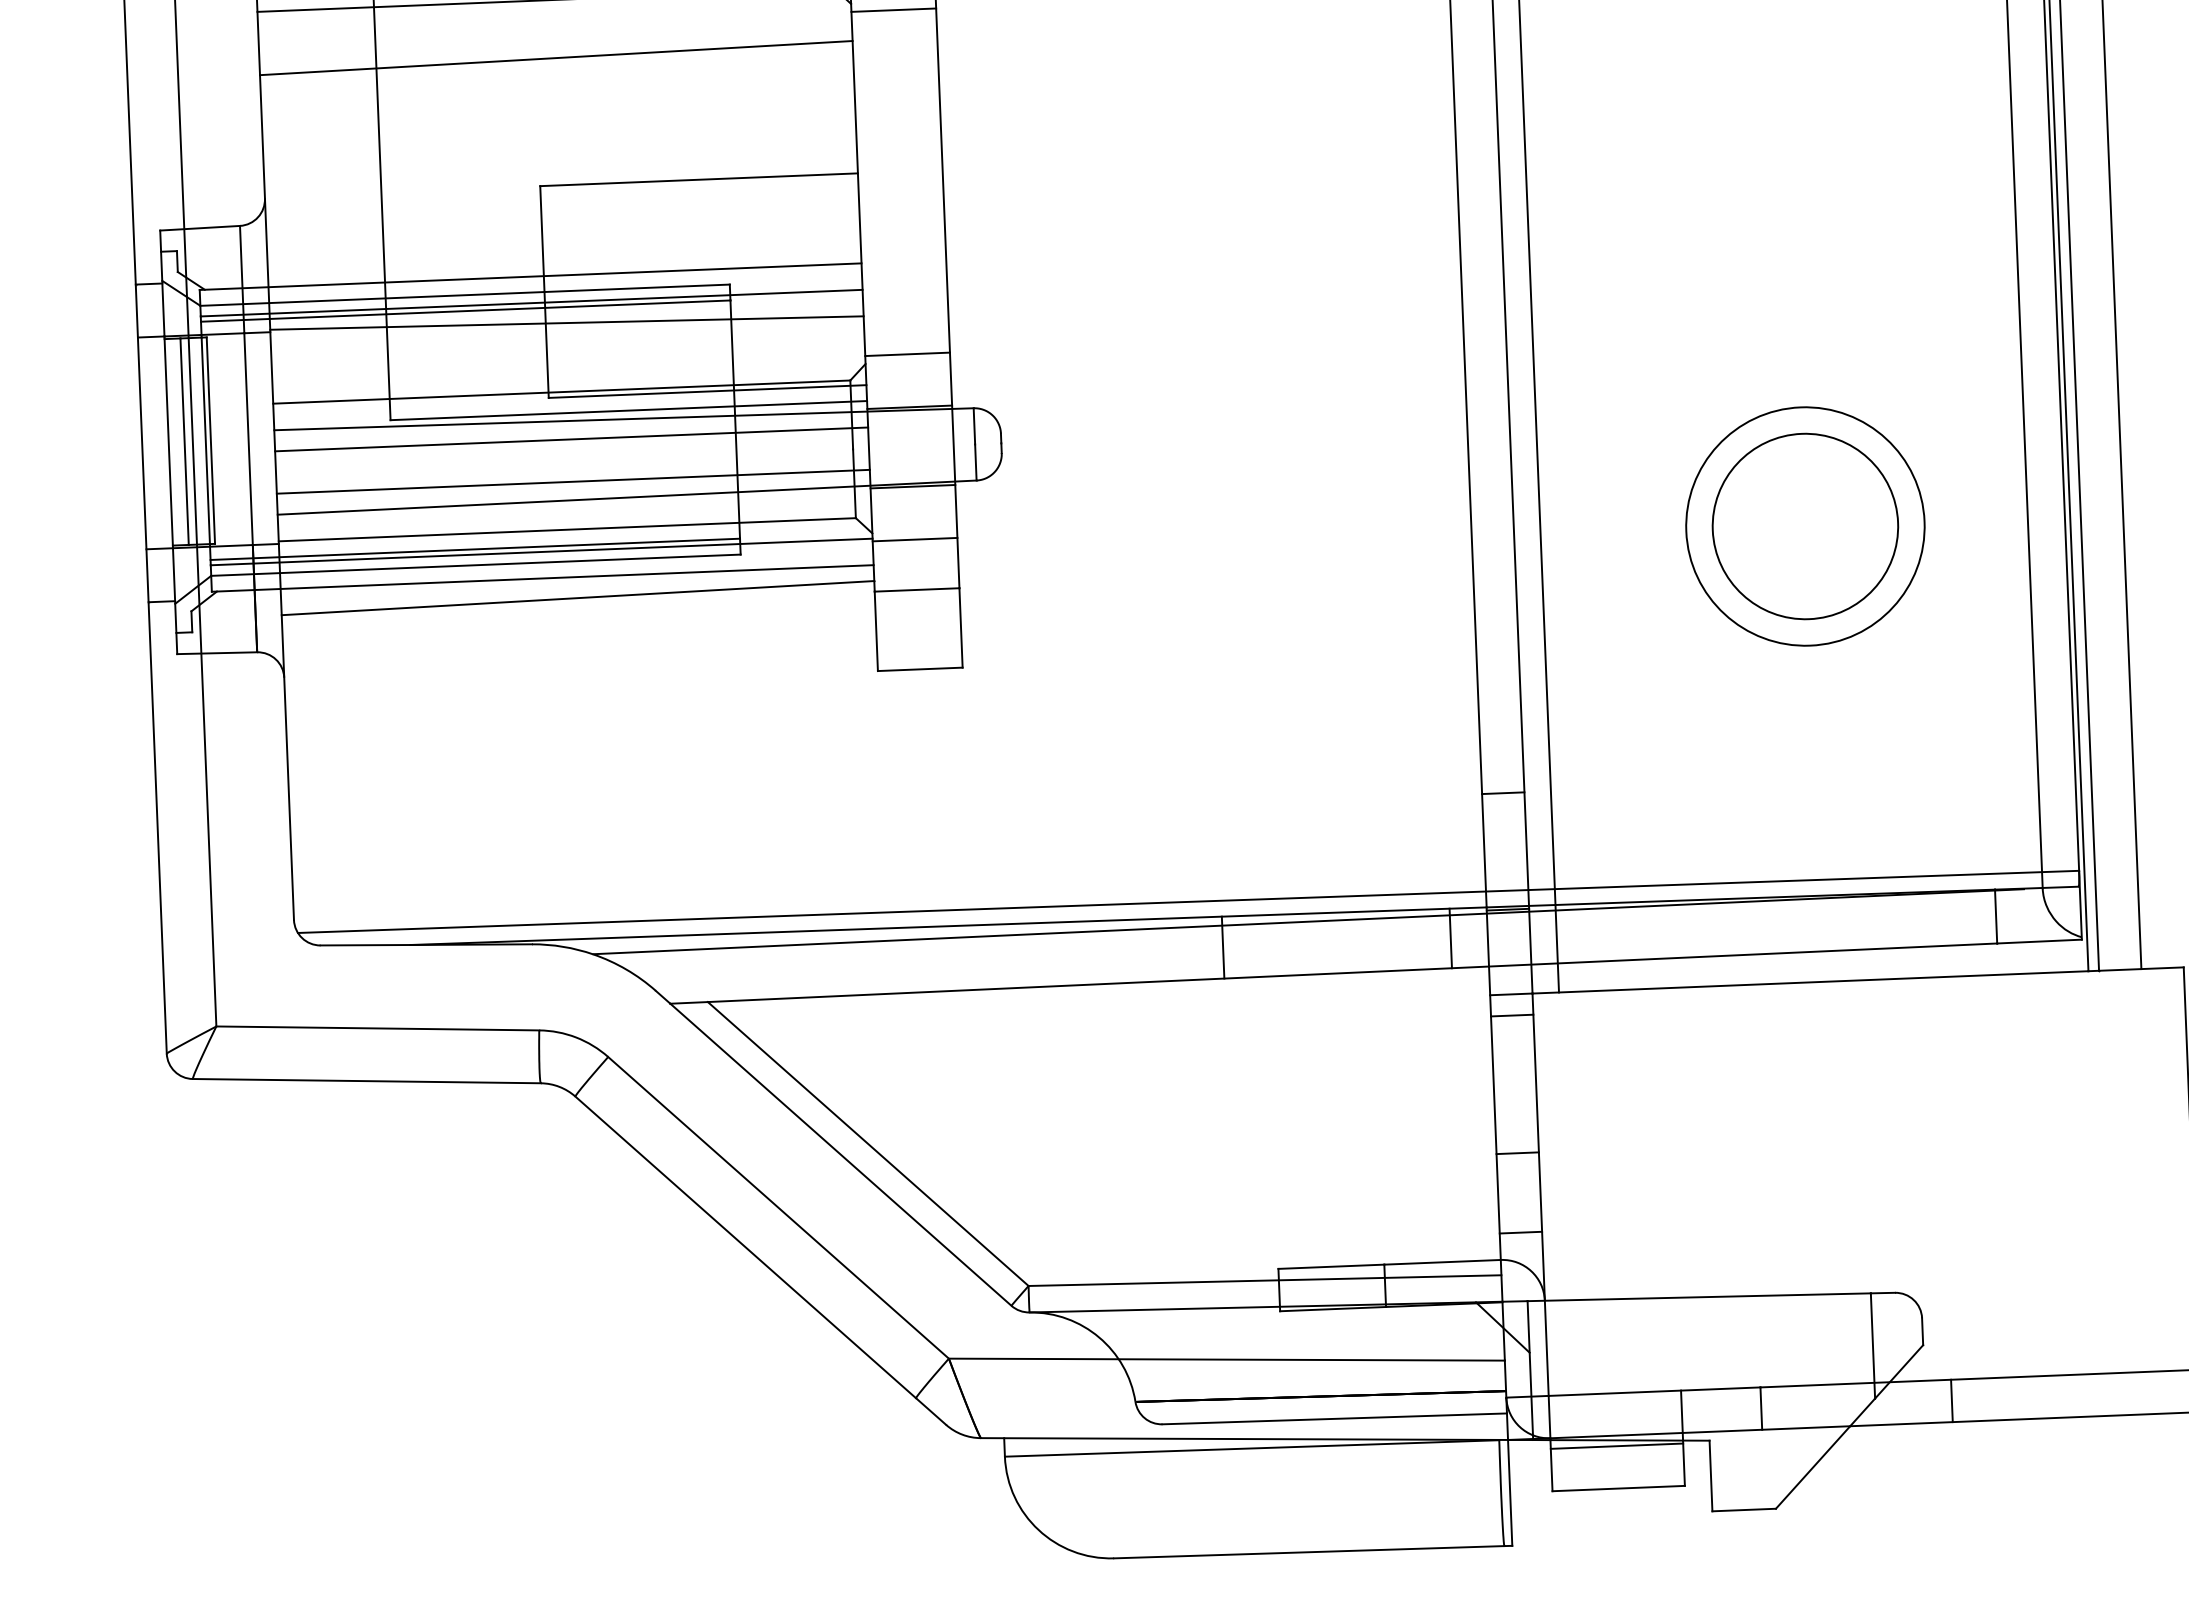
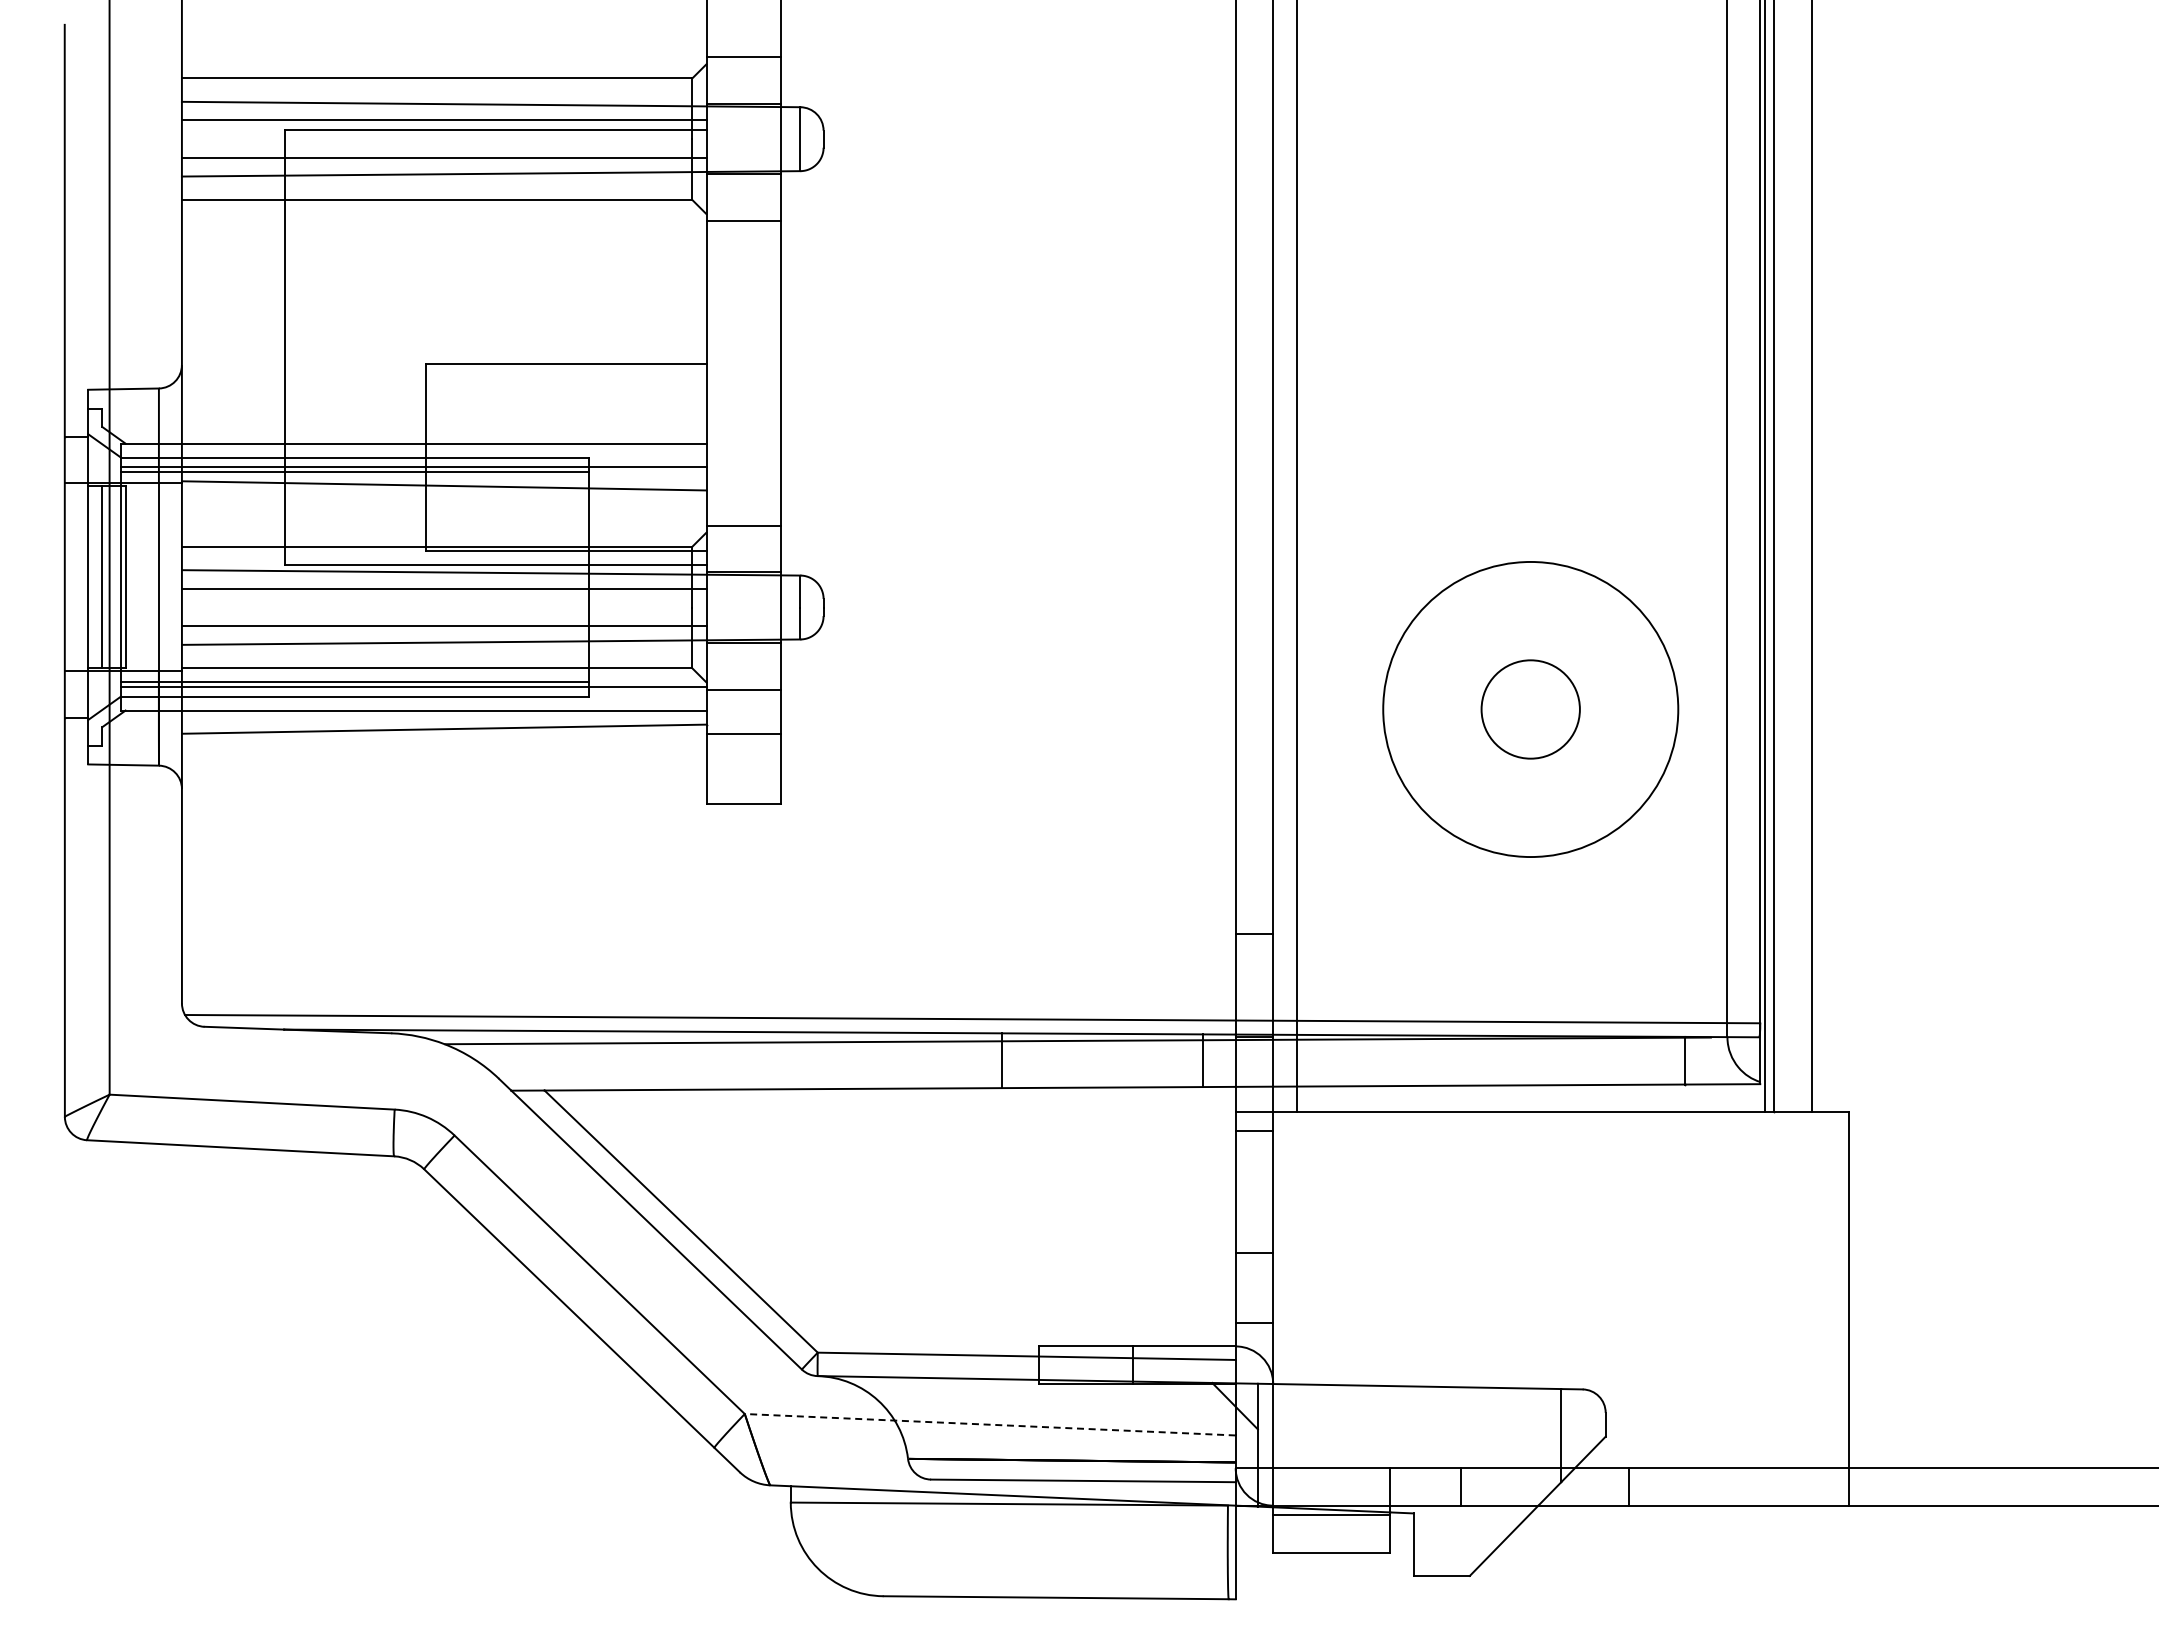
line: (555, 58) -> (443, 251), removed
circle: (1805, 526) -> (1530, 709), size x0.6
circle: (1805, 526) -> (1530, 709), size x1.4
line: (1227, 1359) -> (990, 1424), solid -> dashed

